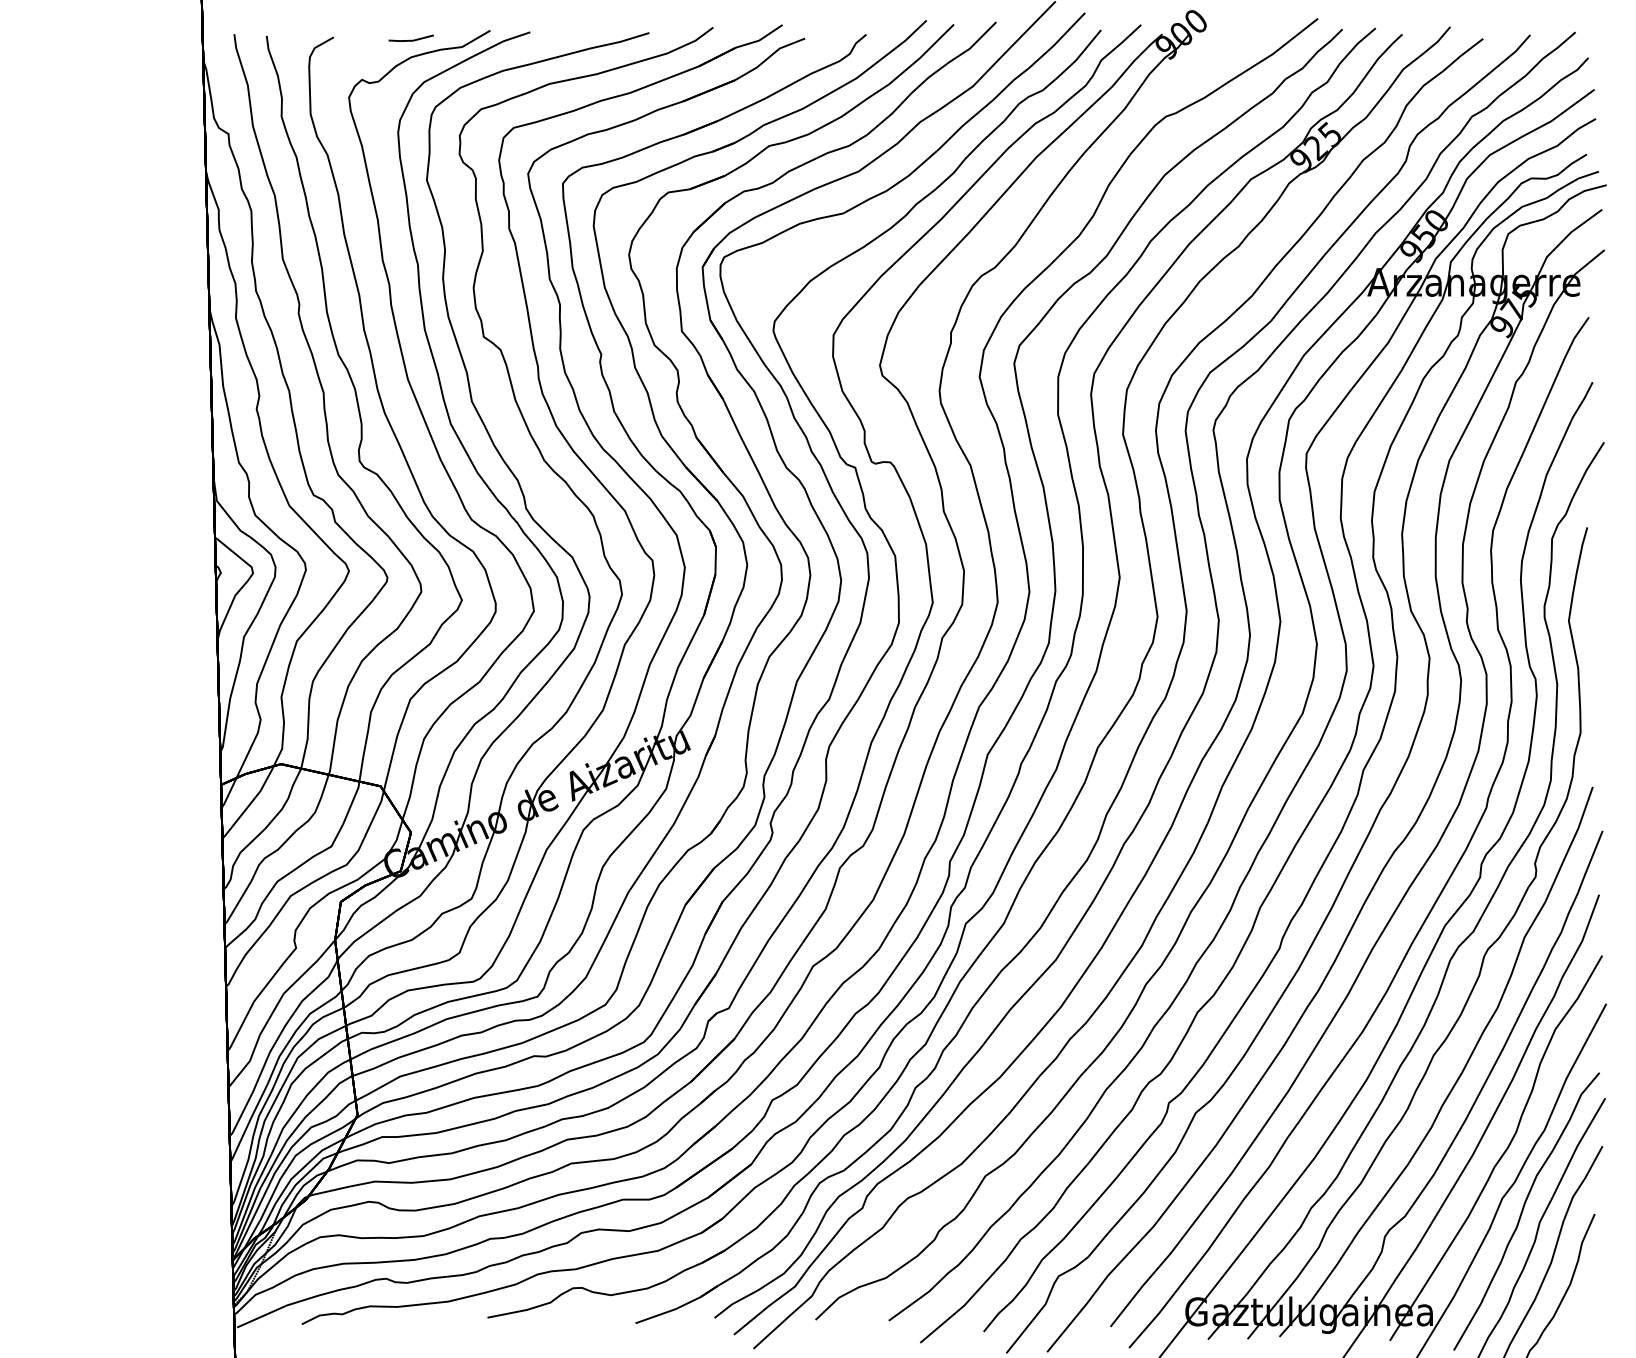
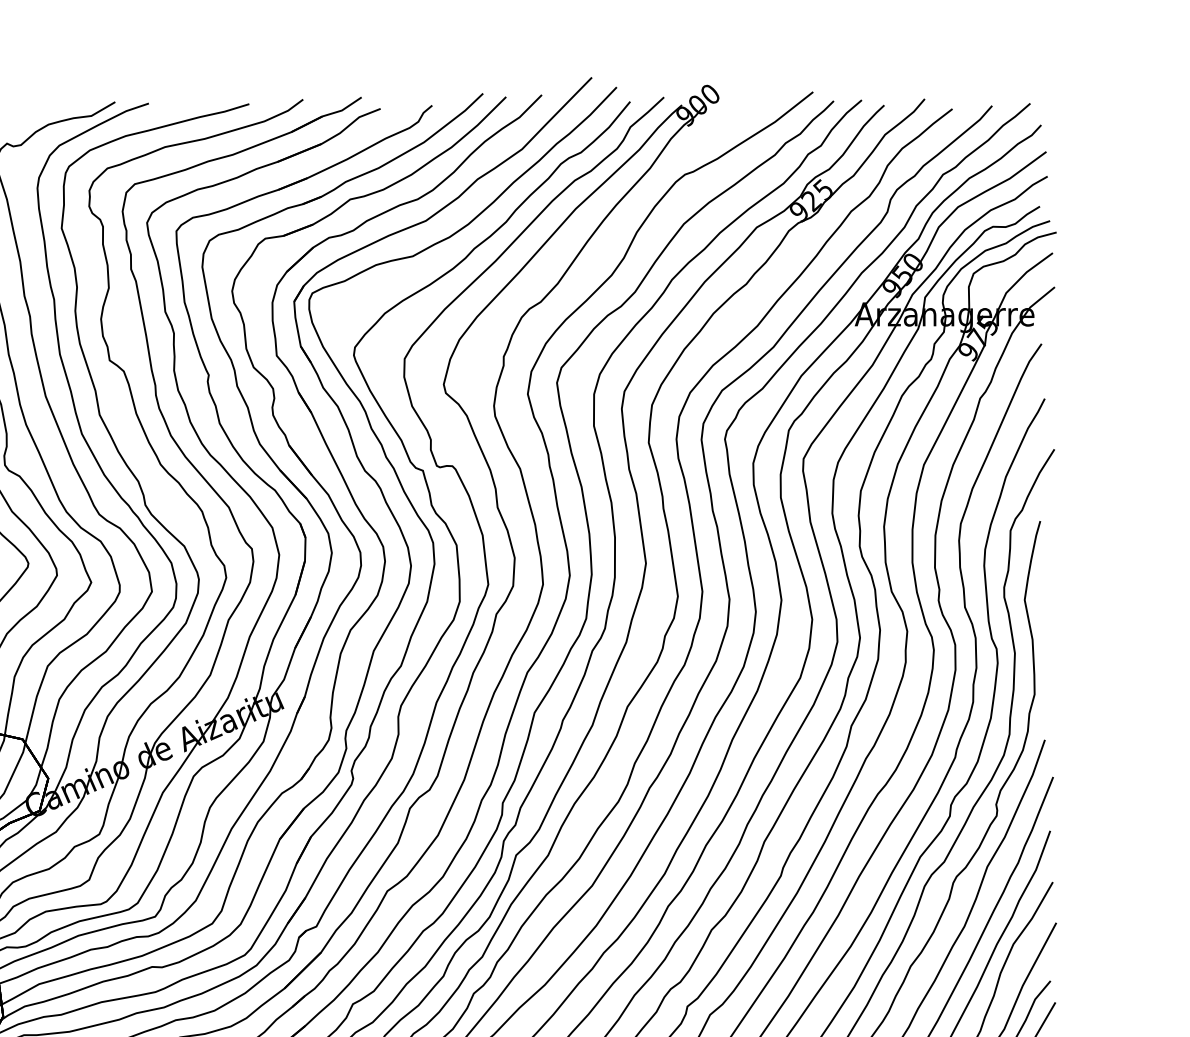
line: (410, 39) -> (47, 109), removed

